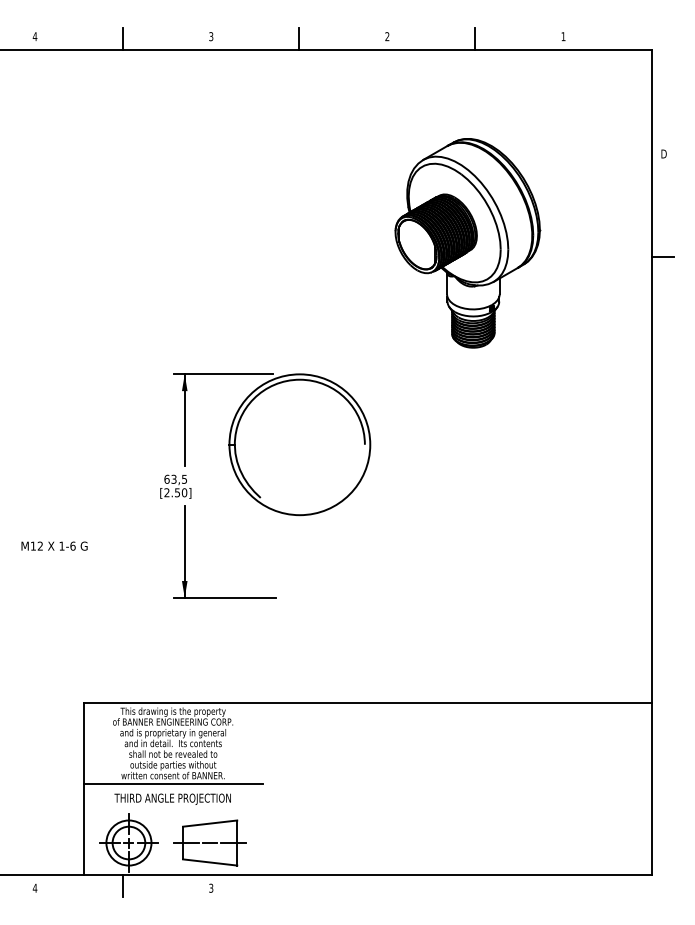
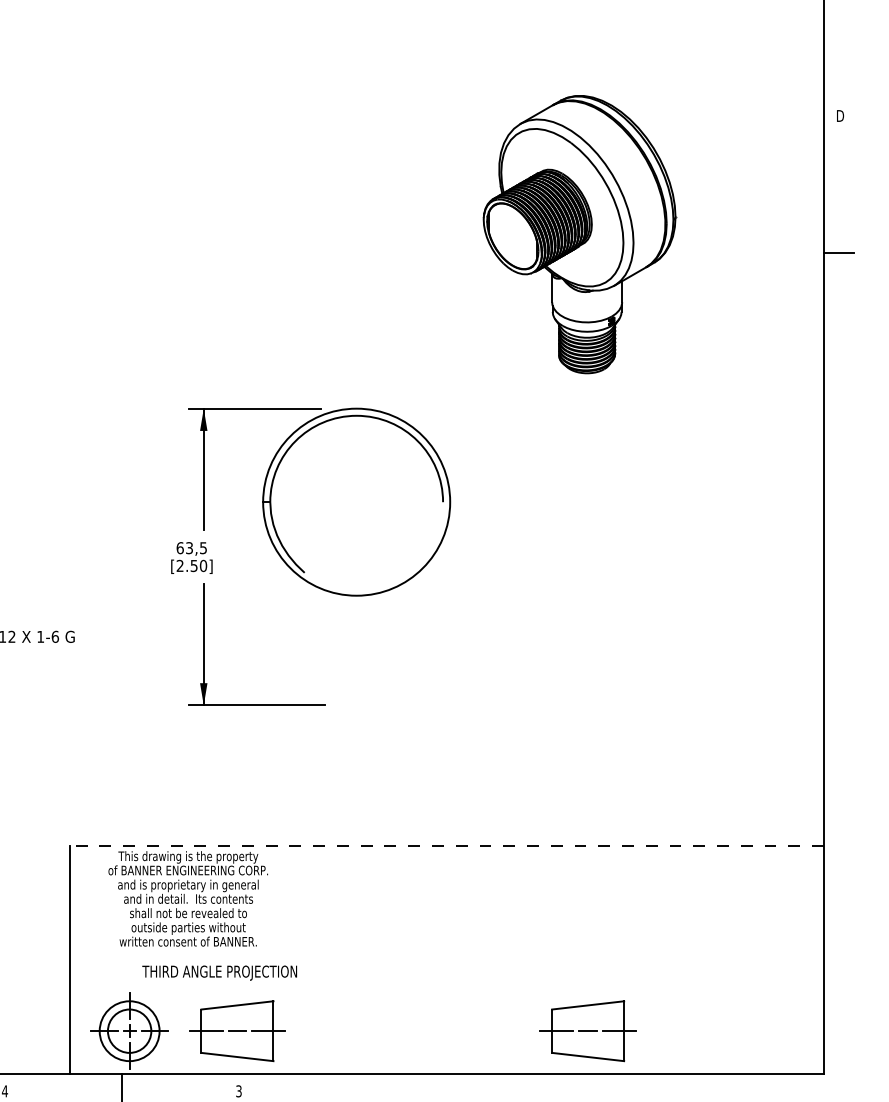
line: (367, 703) -> (446, 845), solid -> dashed
line: (172, 783) -> (187, 952), removed
text: (172, 798) -> (219, 972), moved
part: (473, 842) -> (587, 1030), added

